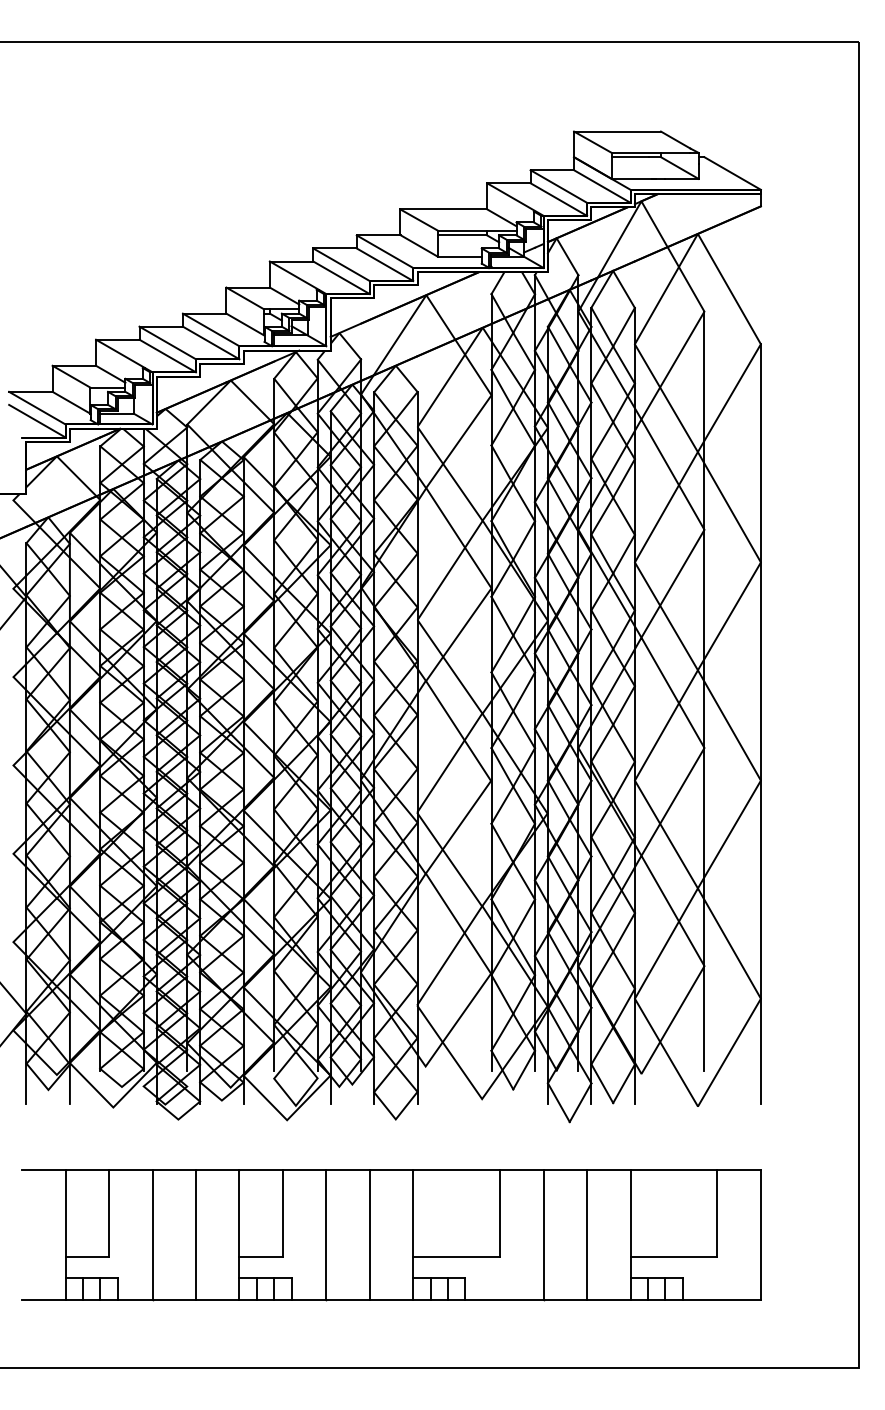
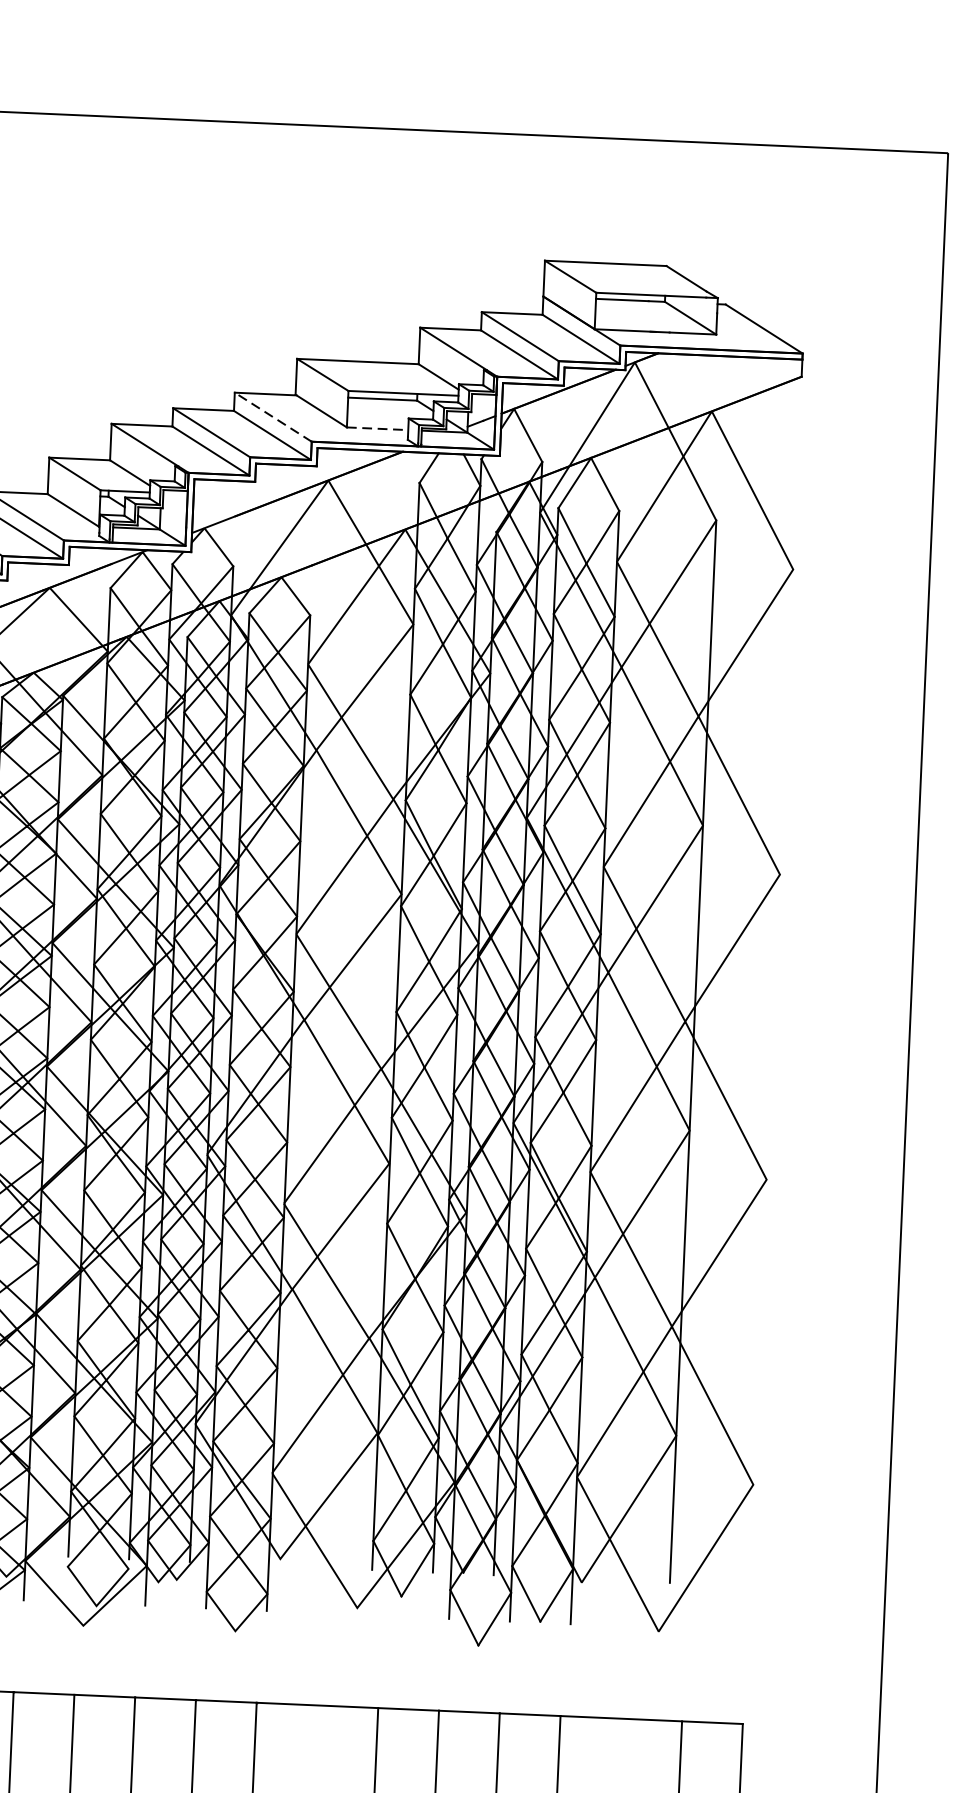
line: (385, 251) -> (273, 416), solid -> dashed
line: (459, 256) -> (377, 428), solid -> dashed
line: (760, 723) -> (769, 1099), removed

